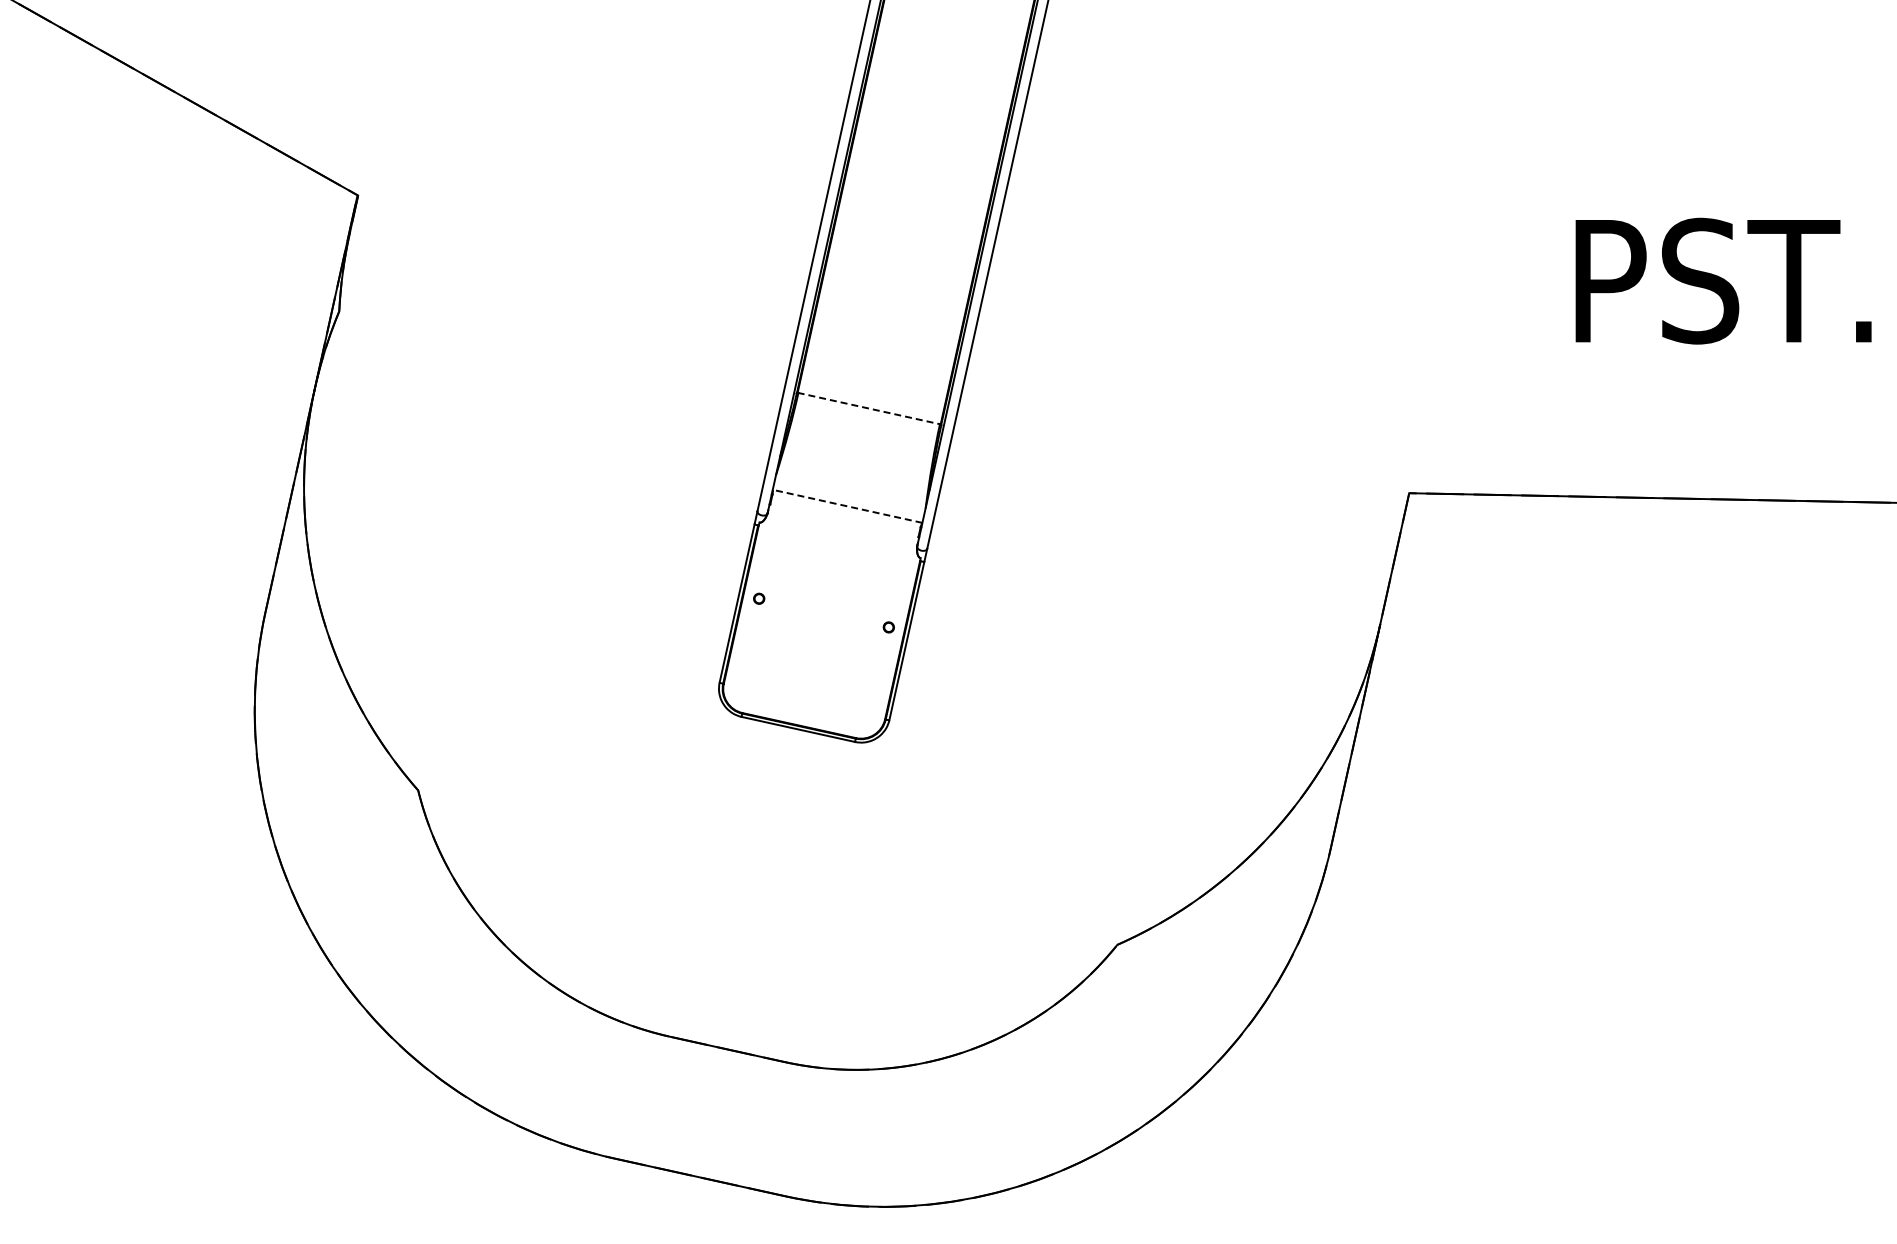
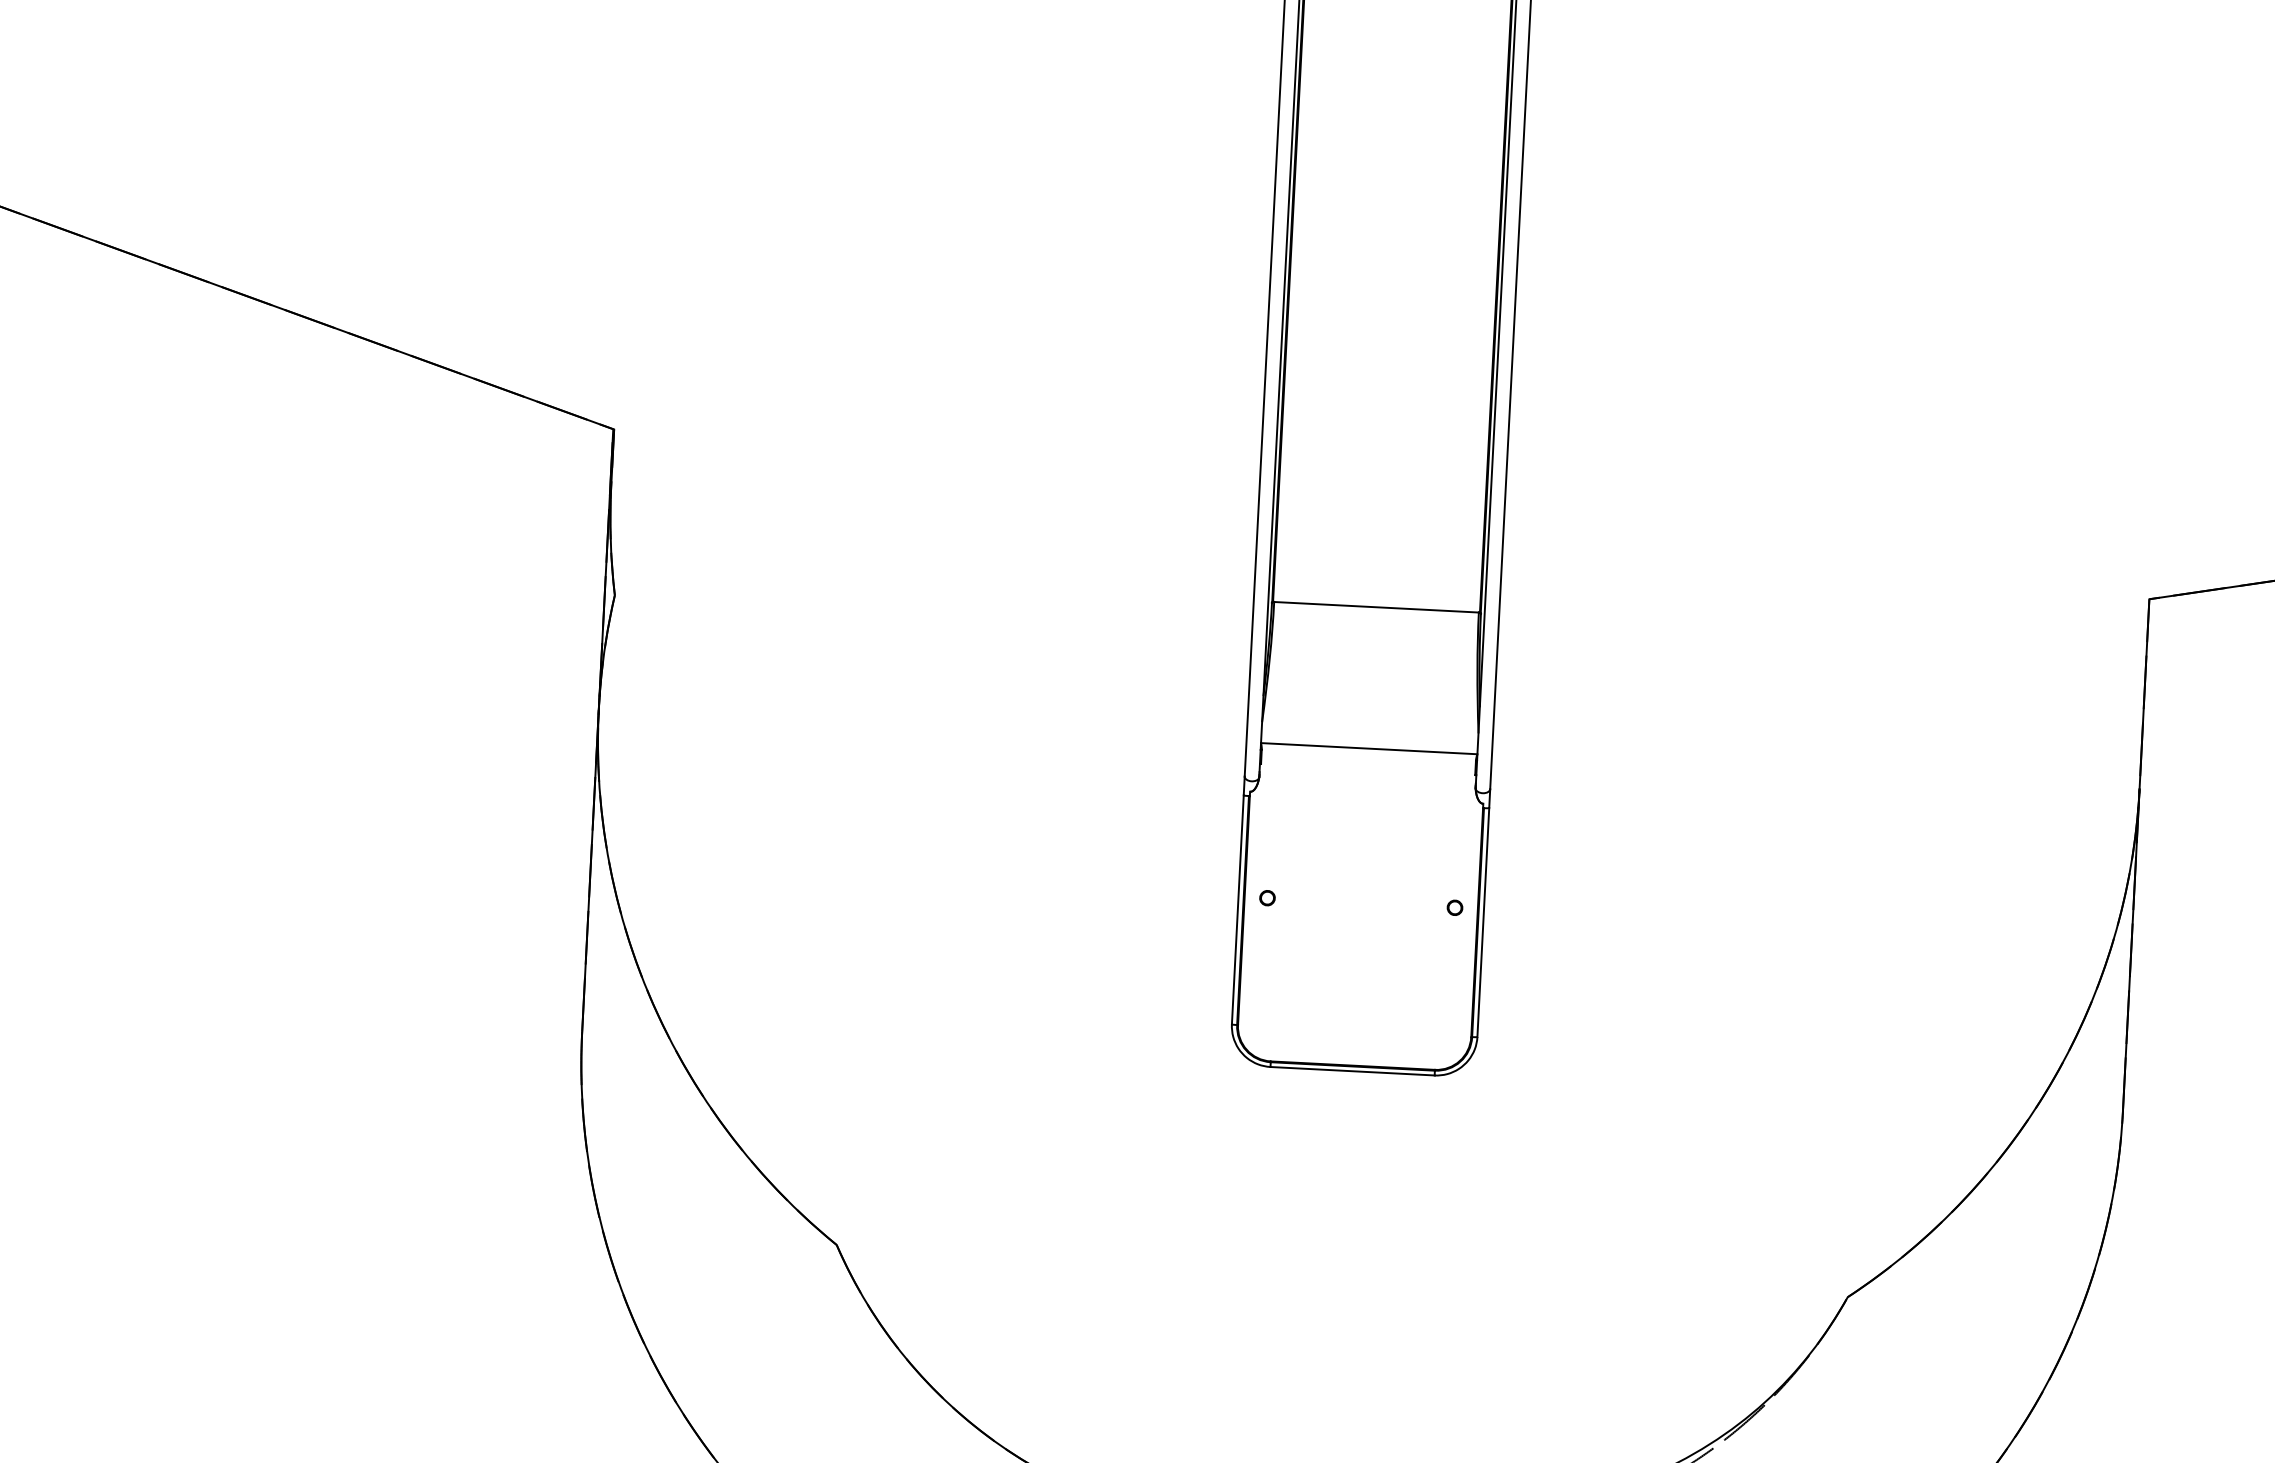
line: (869, 408) -> (1376, 607), dashed -> solid
line: (847, 506) -> (1369, 748), dashed -> solid

